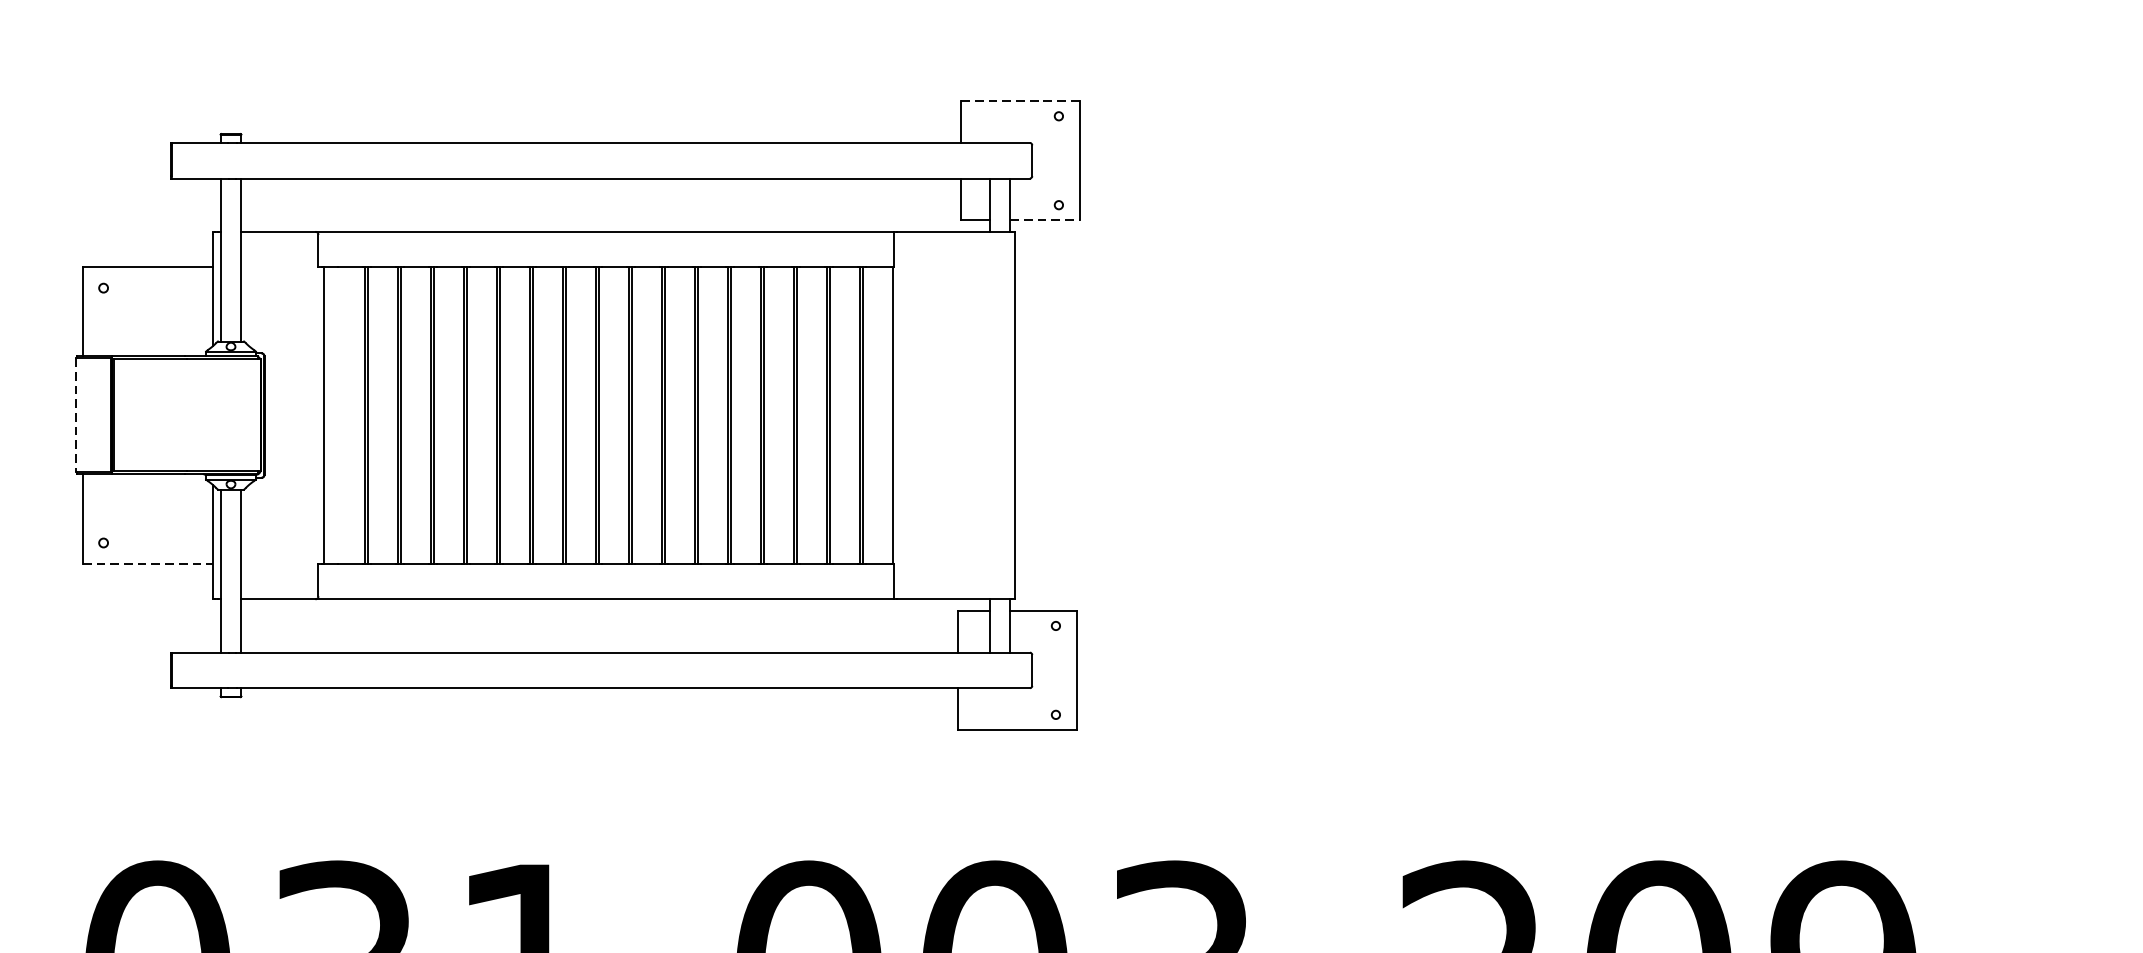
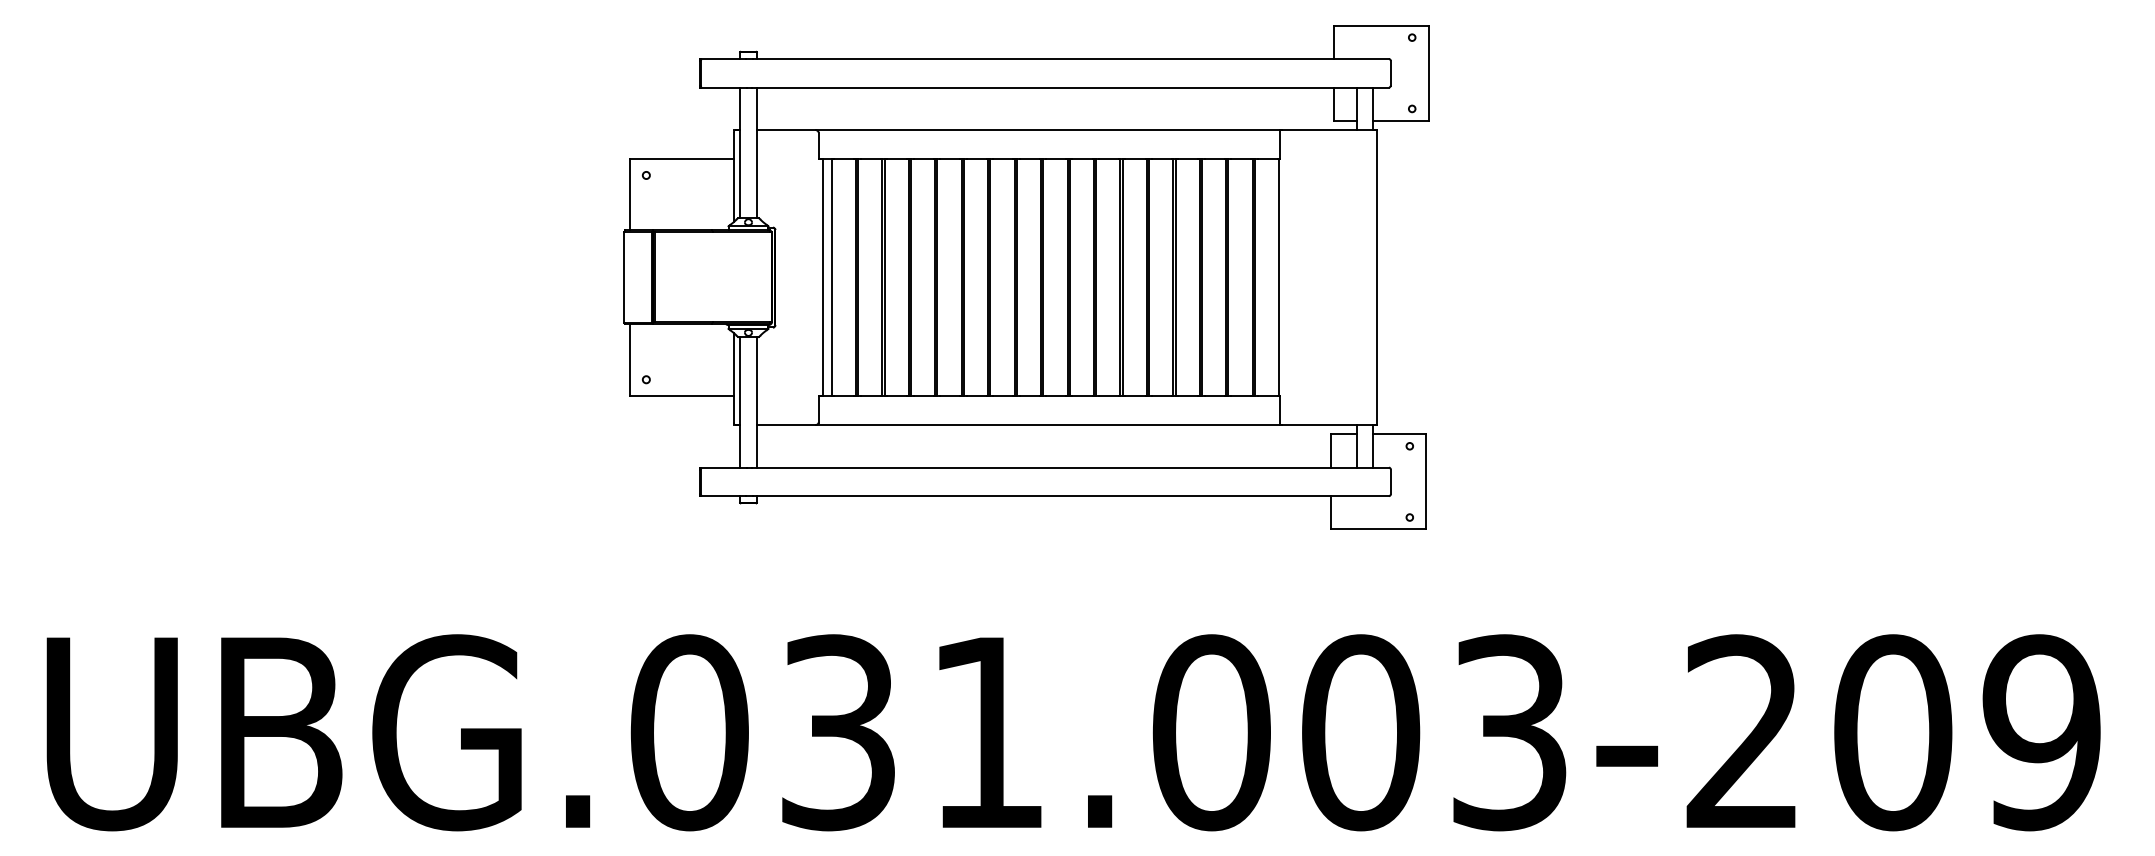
line: (1020, 101) -> (1381, 25), dashed -> solid
line: (1045, 219) -> (1401, 120), dashed -> solid
line: (75, 415) -> (623, 277), dashed -> solid
line: (334, 415) -> (831, 277), added
line: (148, 563) -> (682, 396), dashed -> solid

